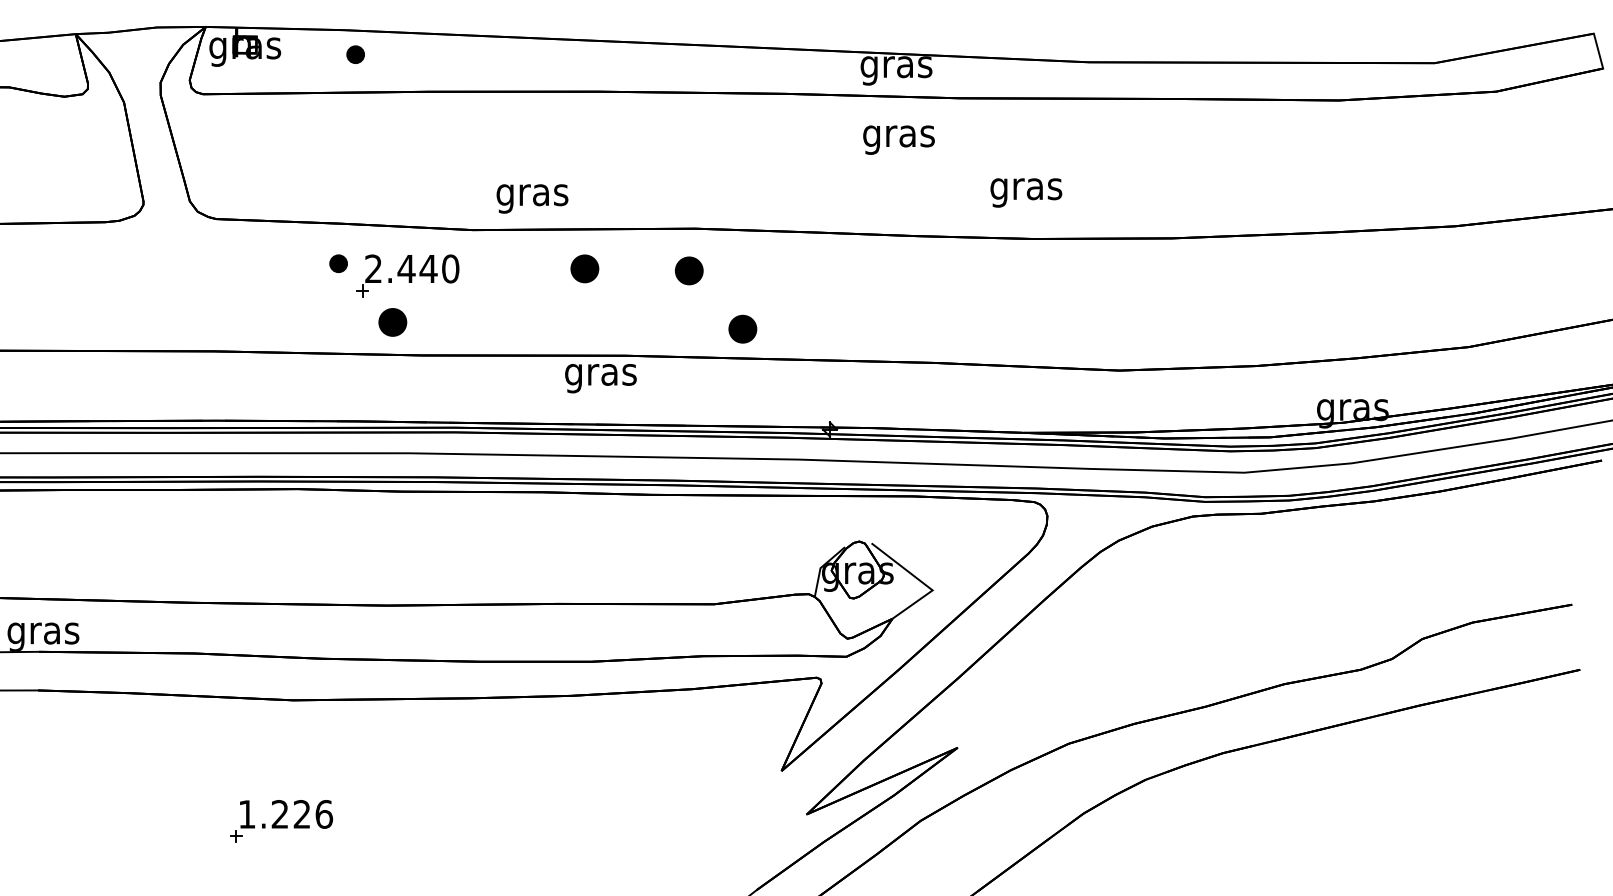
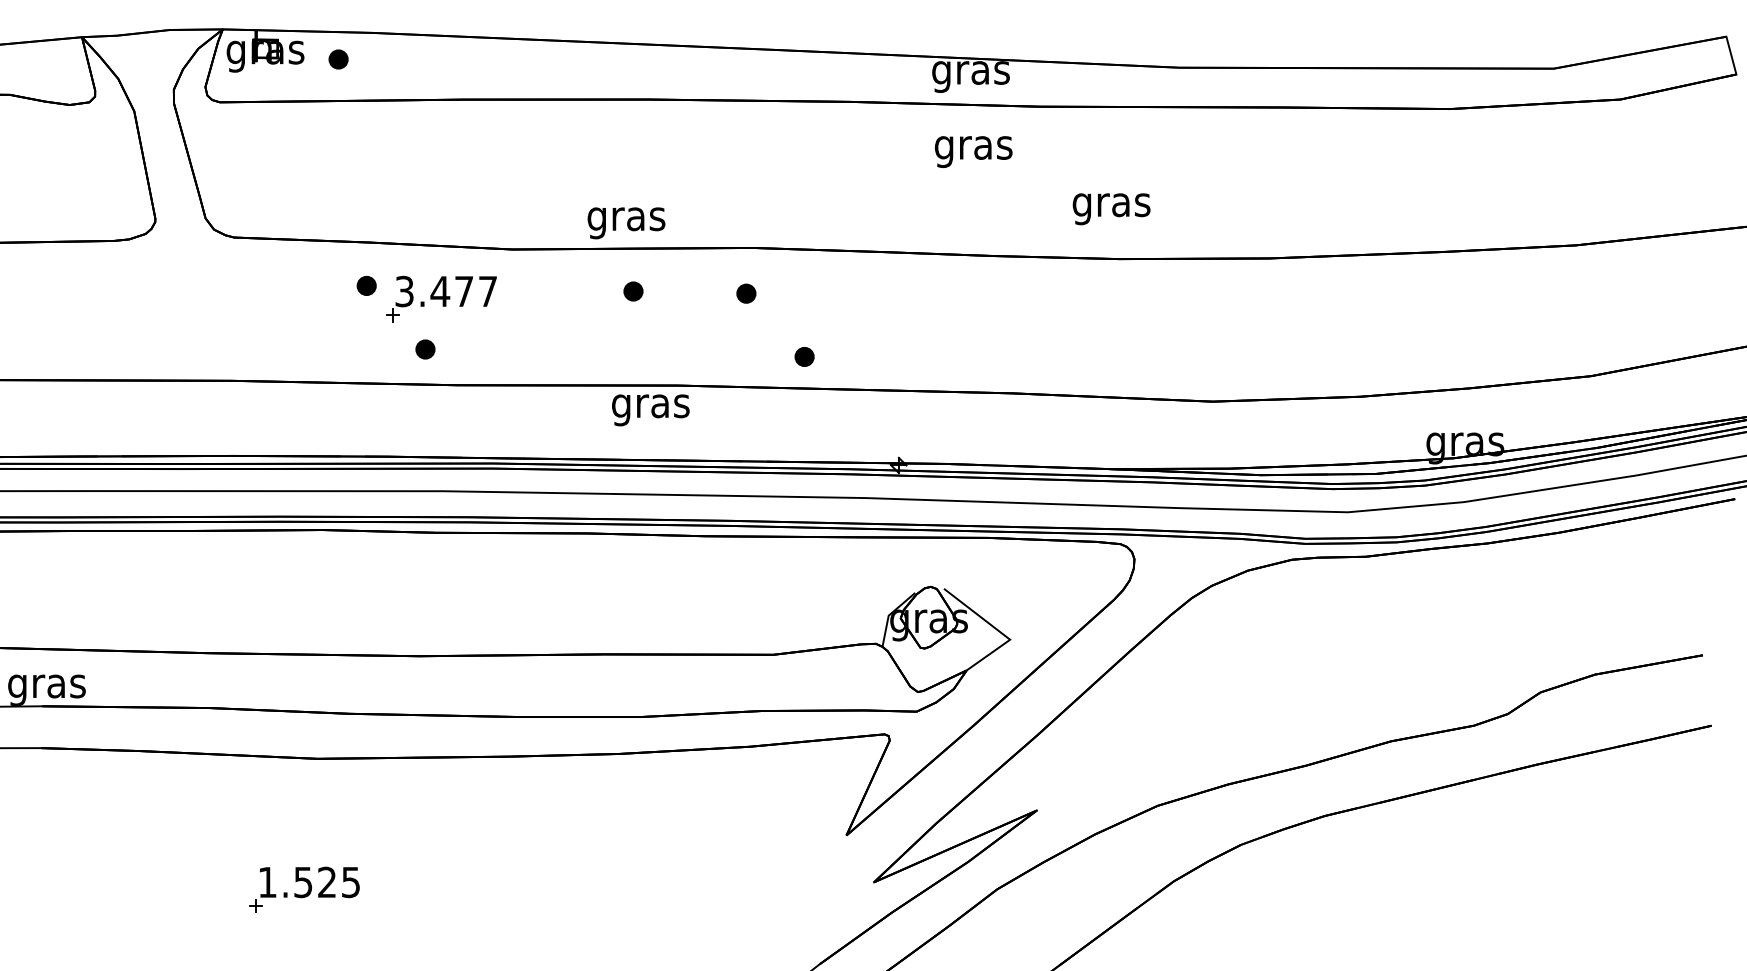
part: (355, 54) -> (338, 59), moved
text: (532, 198) -> (626, 222), moved
text: (412, 268) -> (446, 291), 2.440 -> 3.477
part: (584, 268) -> (633, 291), size x0.62
part: (688, 270) -> (745, 293), size x0.62
part: (392, 322) -> (425, 349), size x0.62
part: (742, 329) -> (804, 357), size x0.62
text: (302, 814) -> (327, 882), 1.226 -> 1.525

